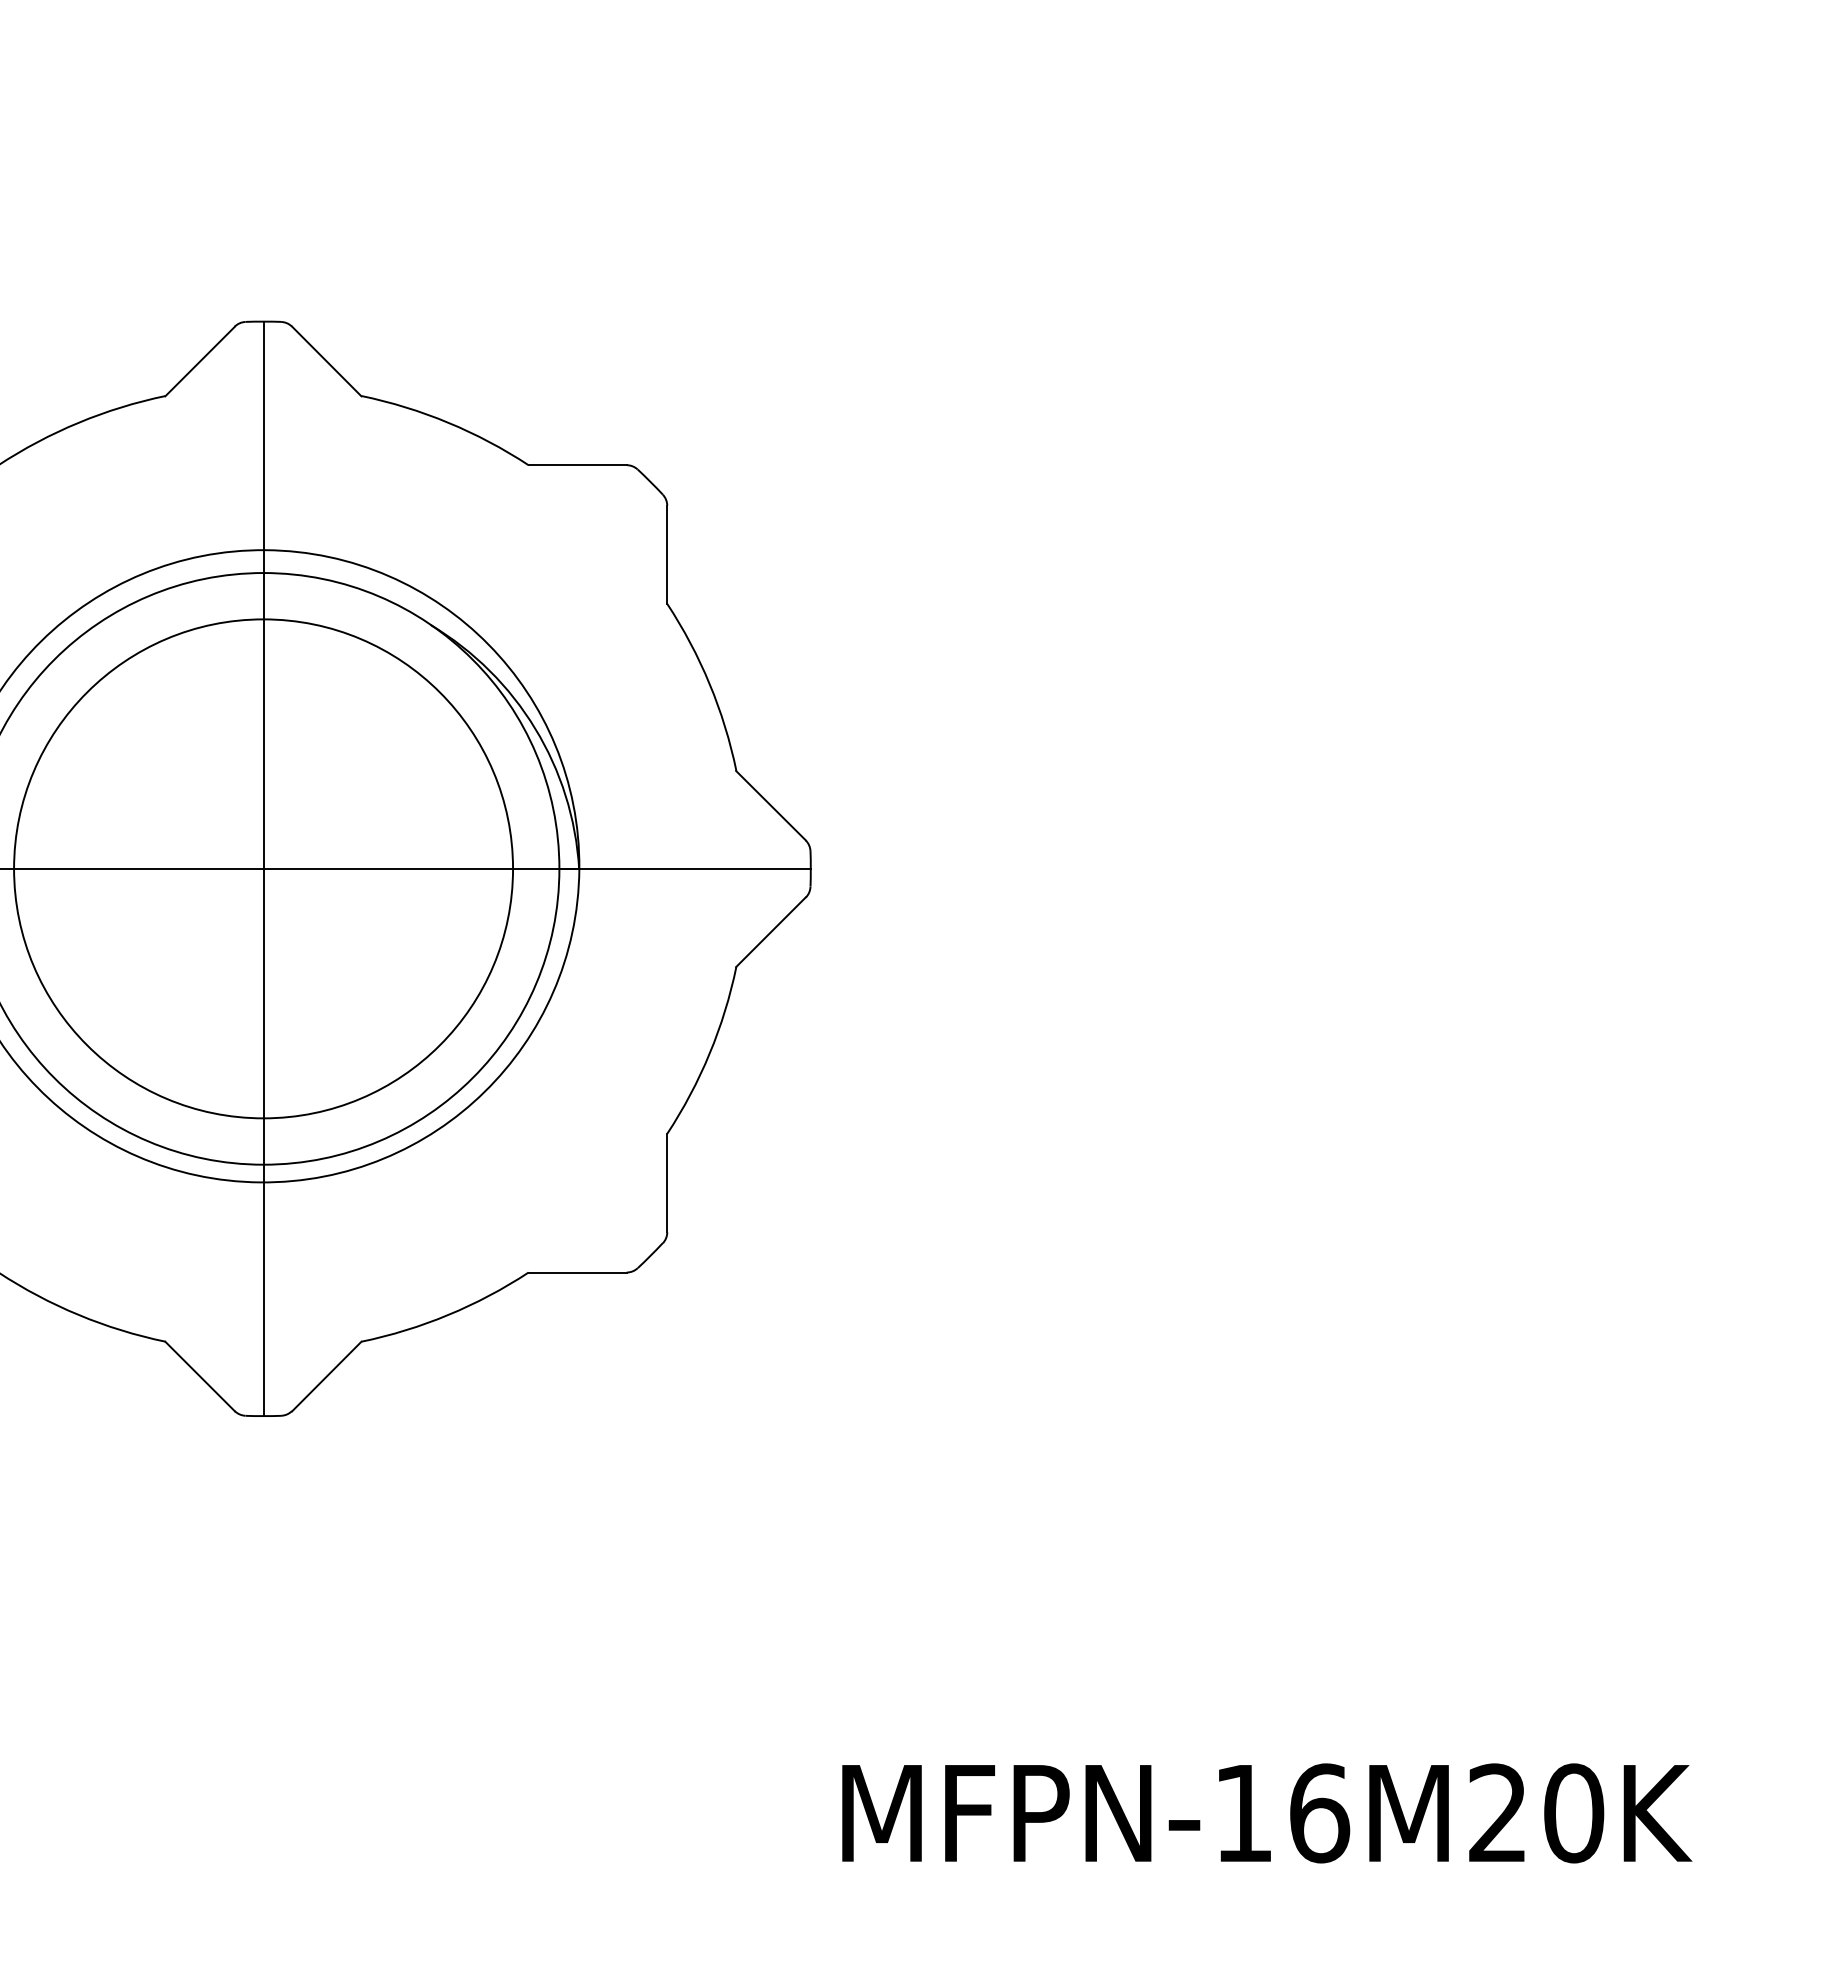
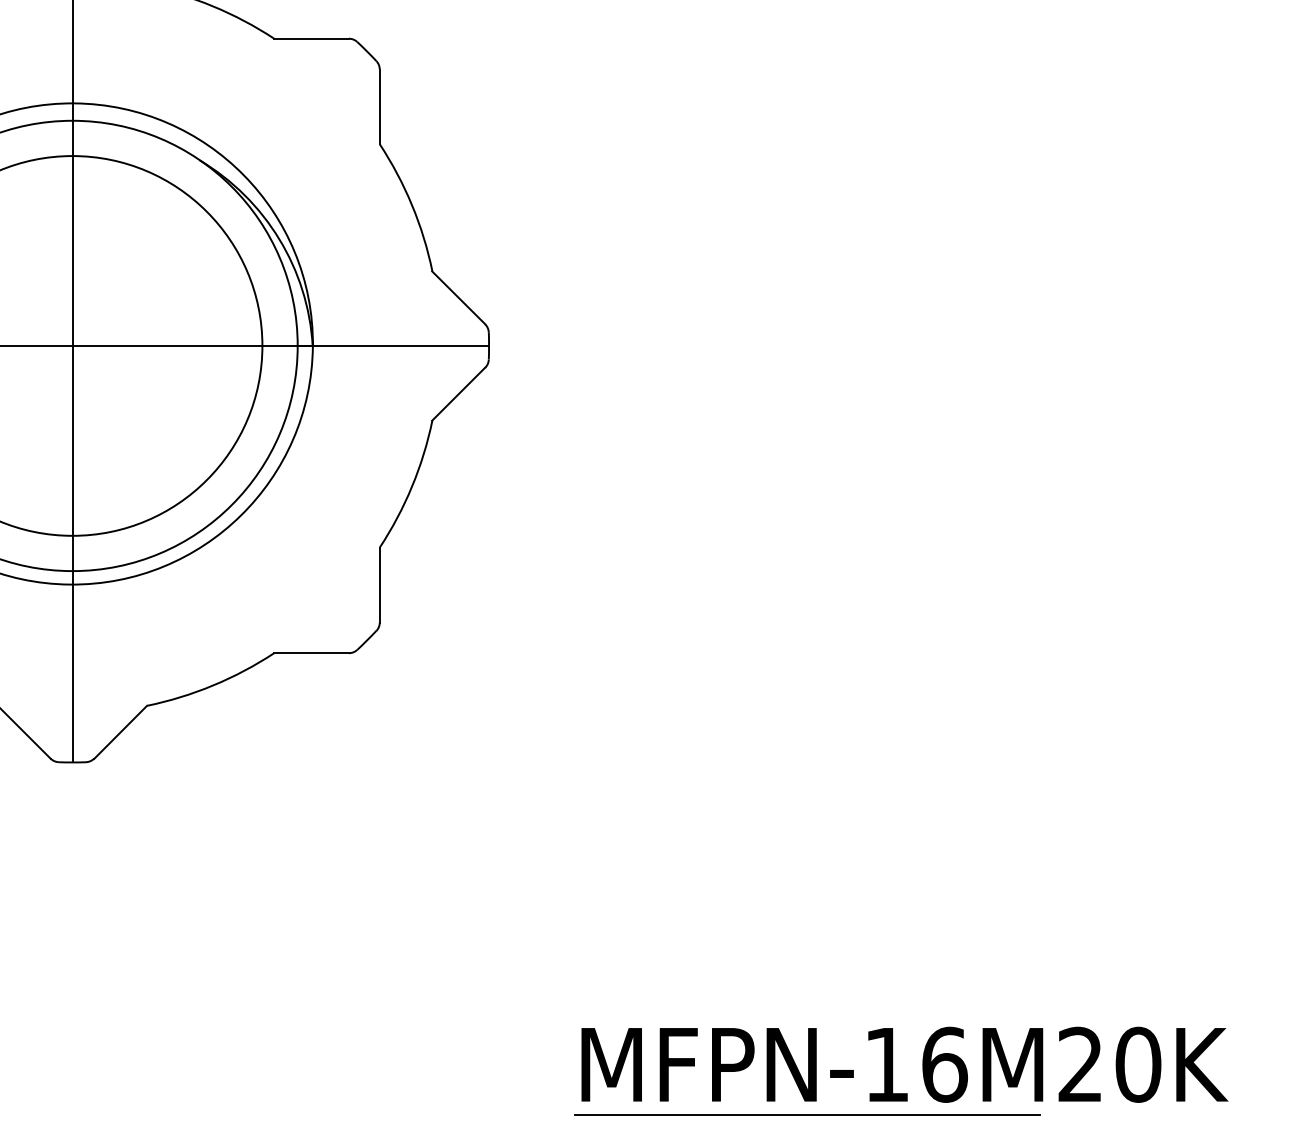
text: (1267, 1813) -> (905, 1064), moved
line: (1229, 1879) -> (807, 1115), added

